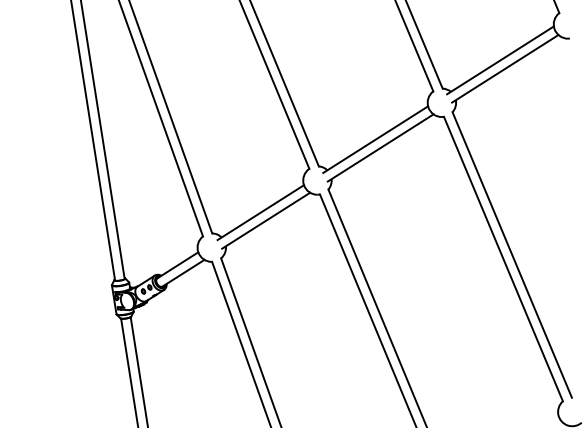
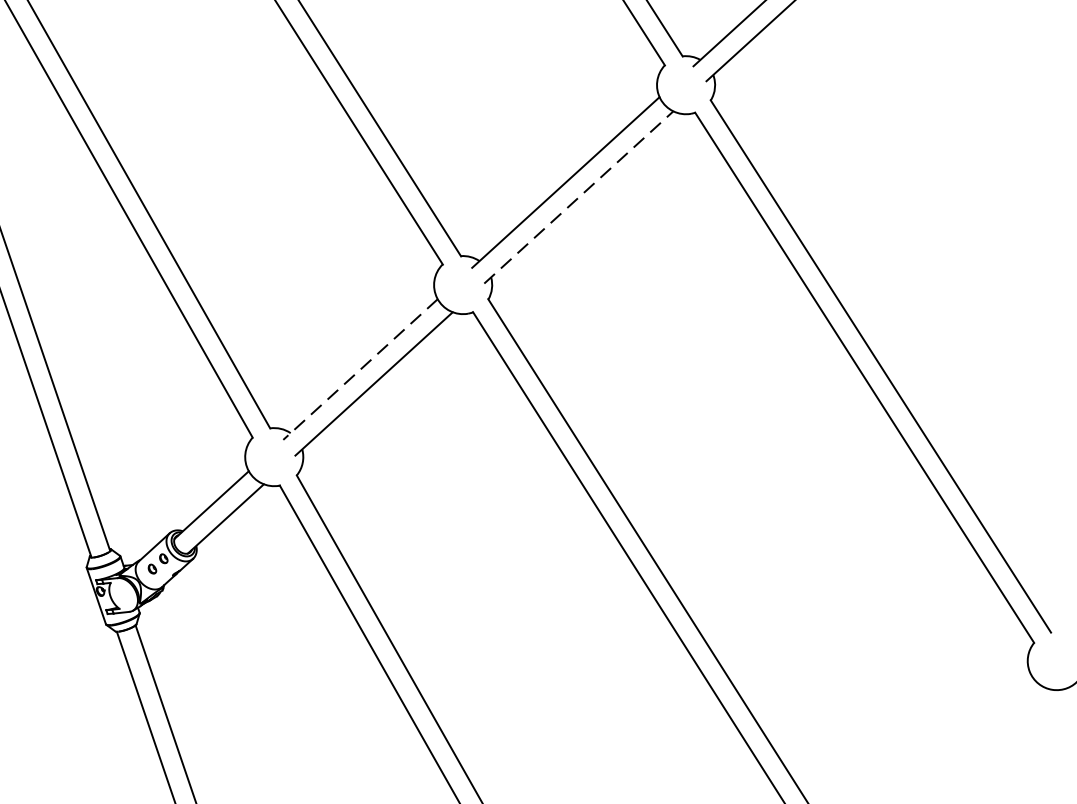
line: (380, 147) -> (578, 196), solid -> dashed
line: (260, 212) -> (359, 369), solid -> dashed

